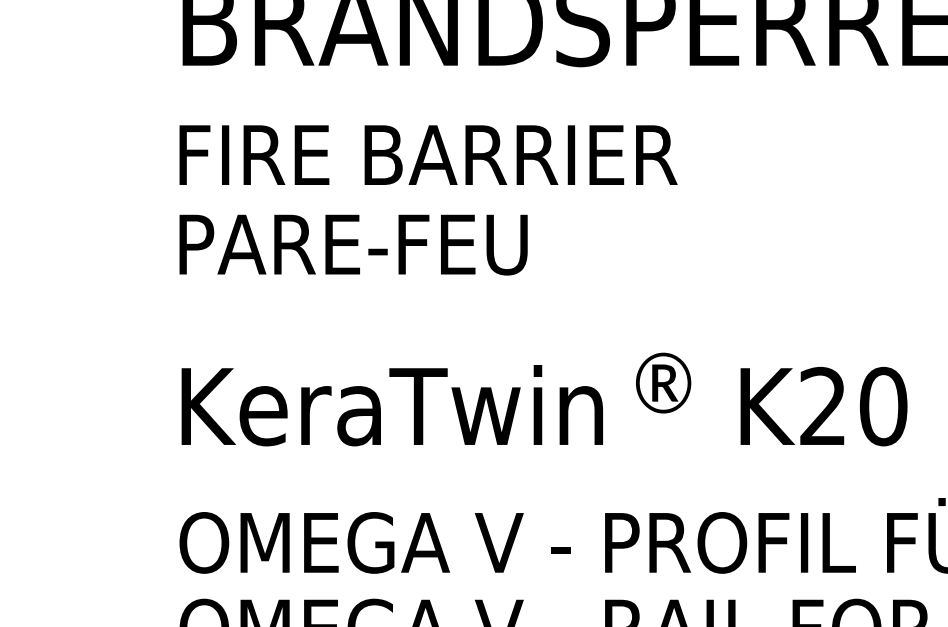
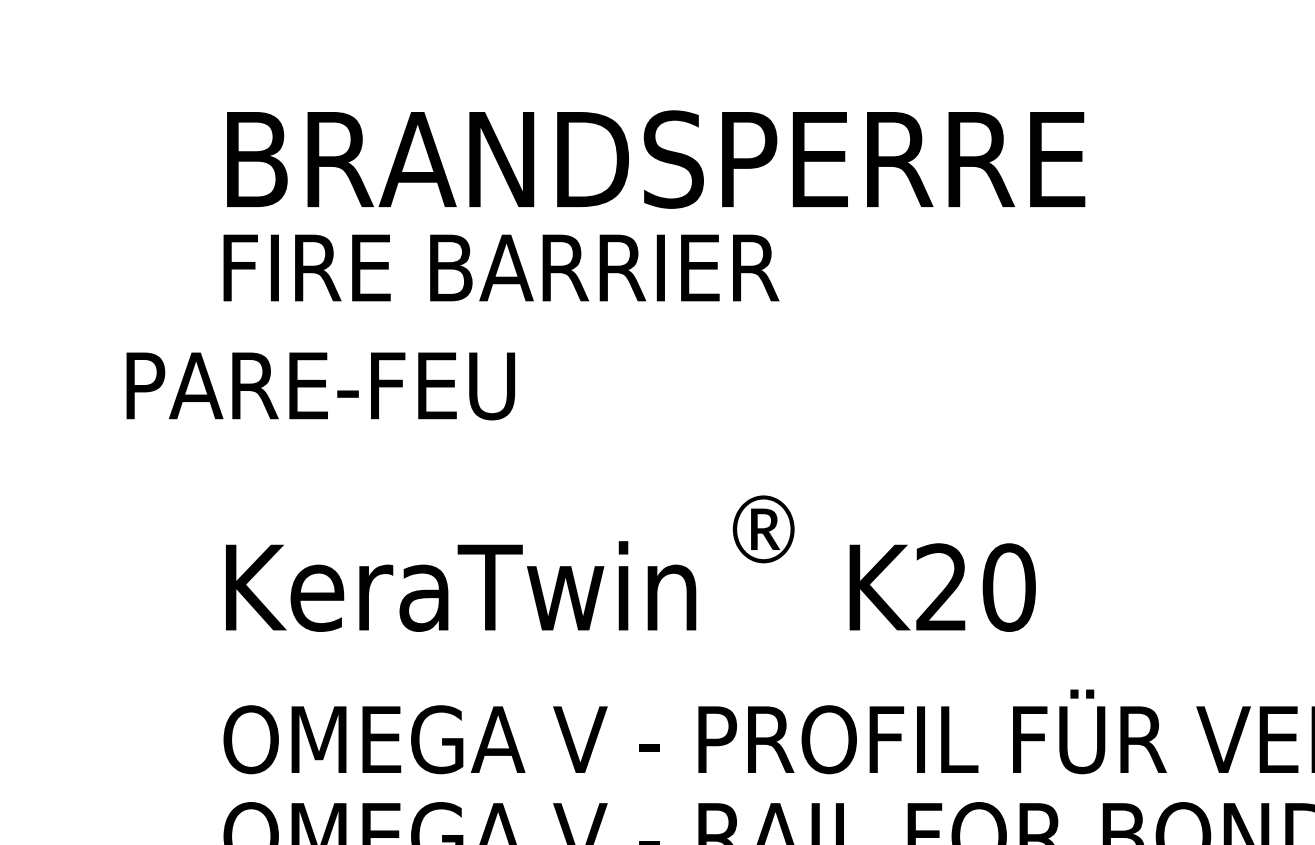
text: (428, 154) -> (501, 267), moved
text: (353, 245) -> (320, 386), moved
text: (663, 383) -> (763, 529), moved

